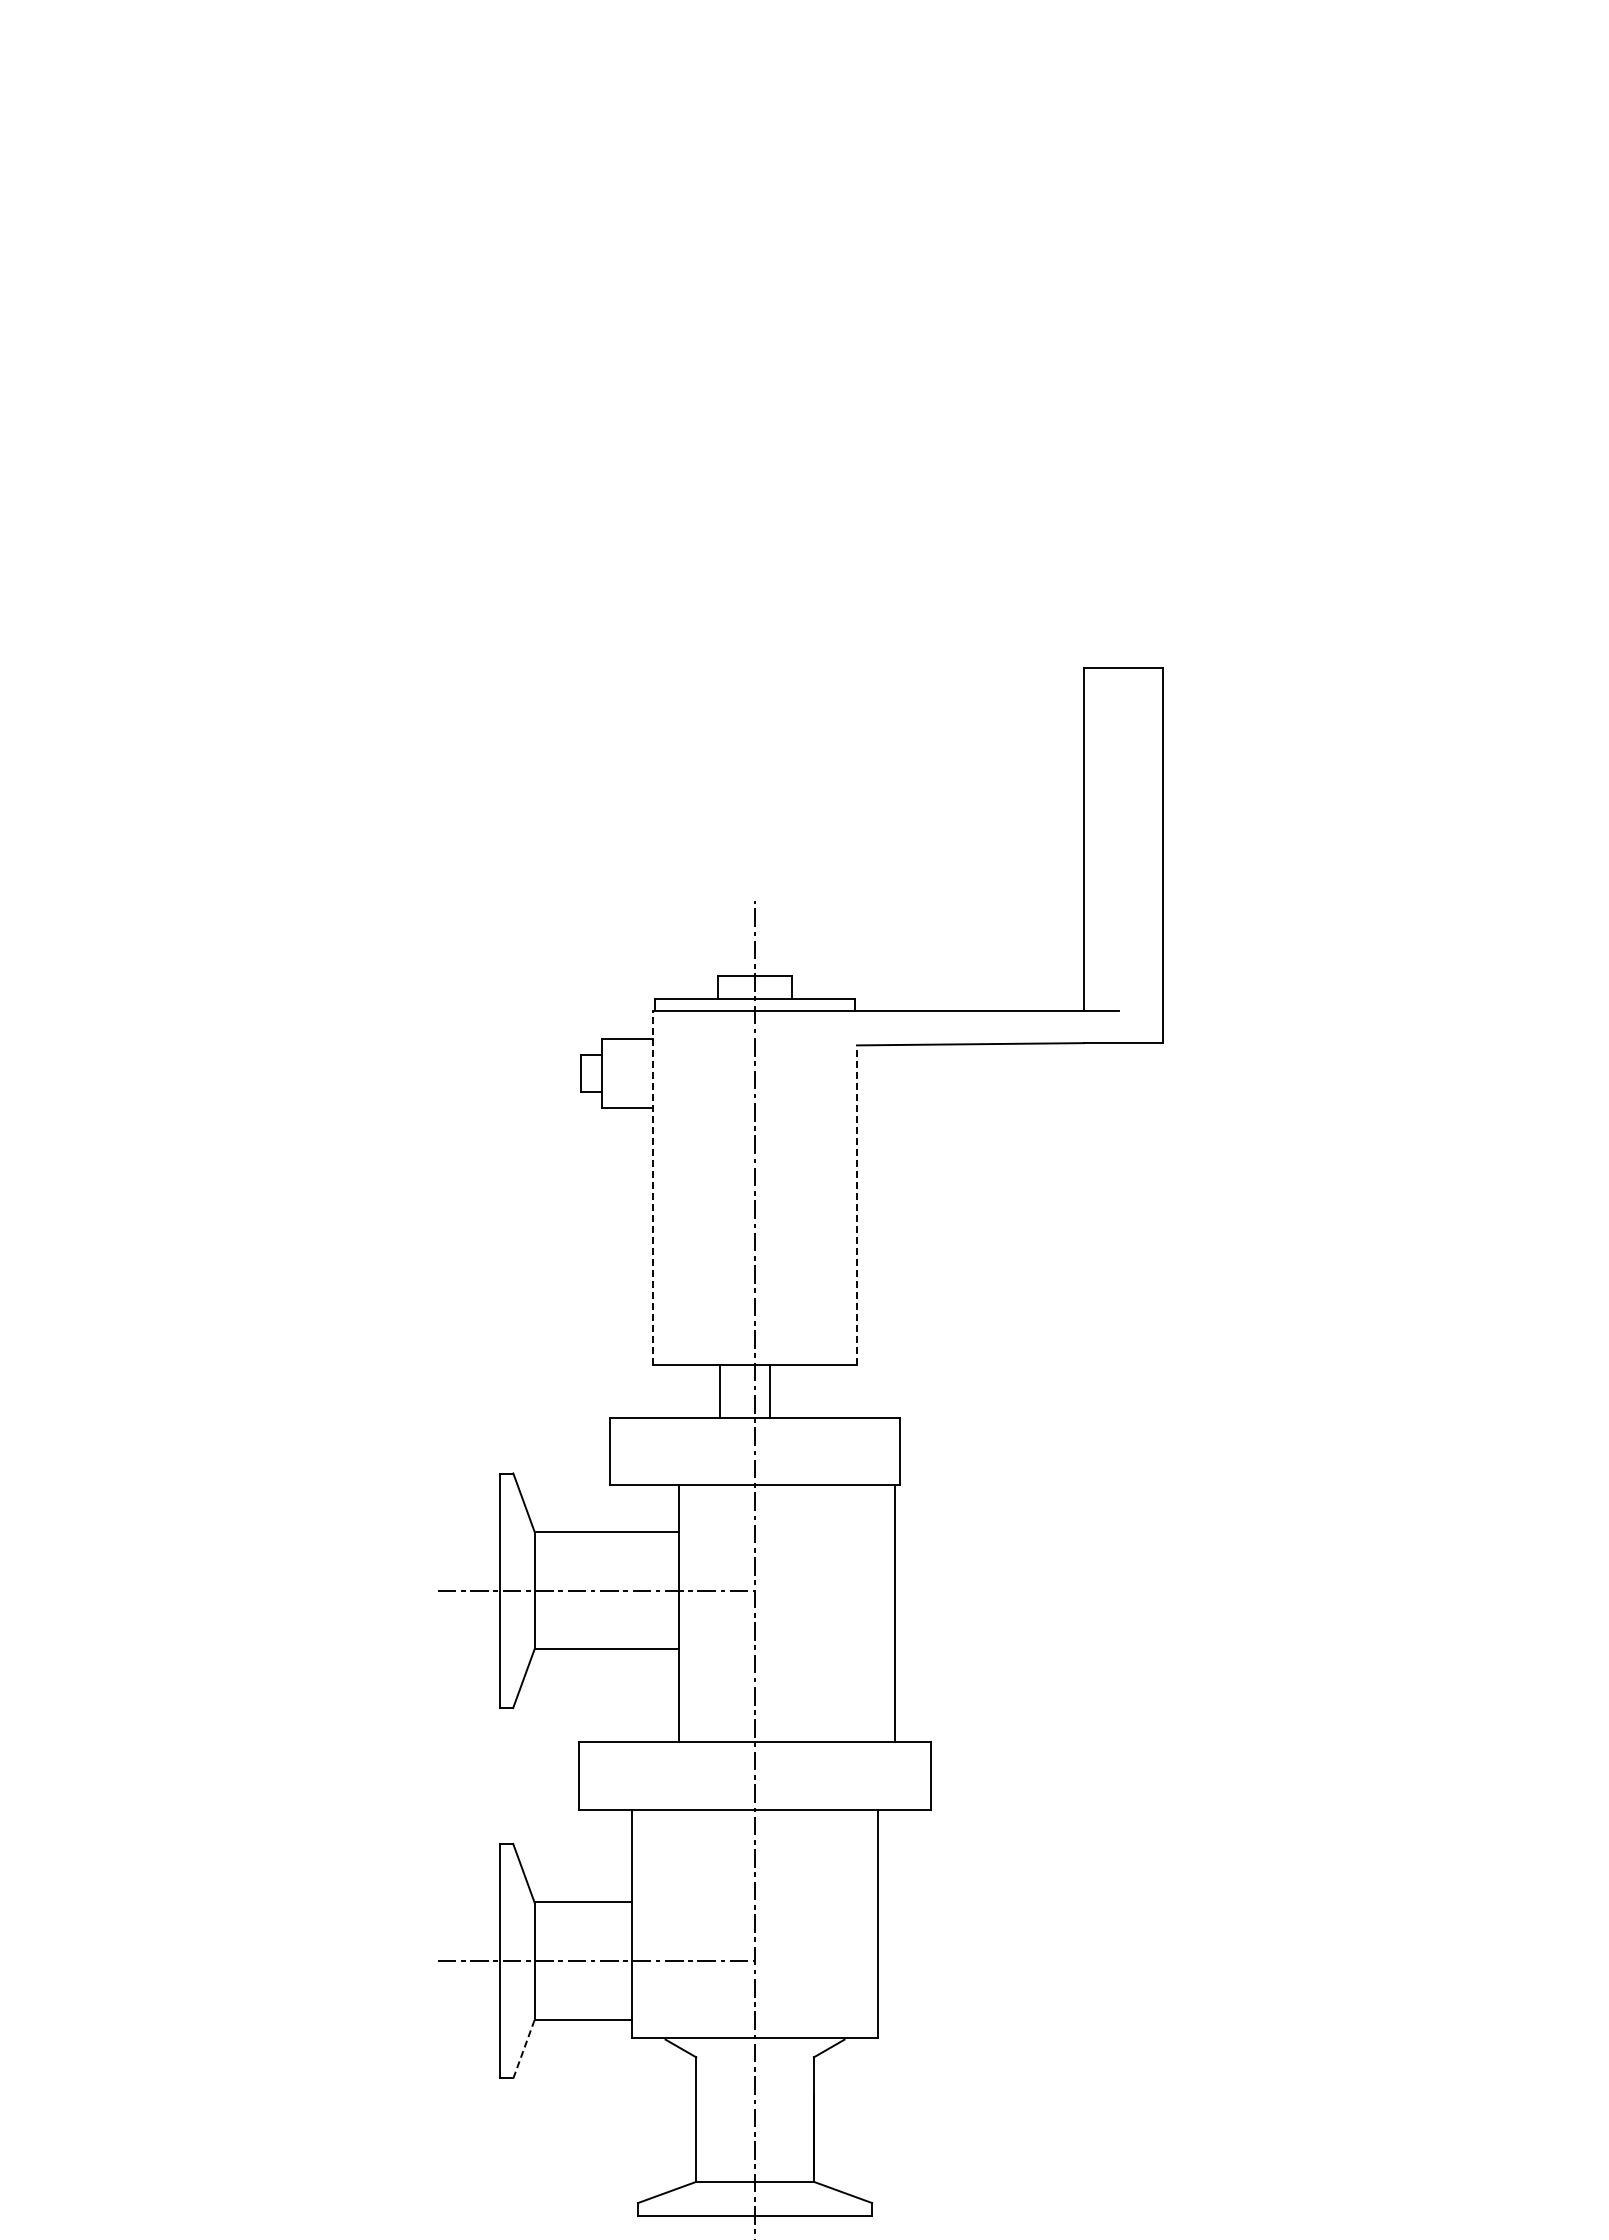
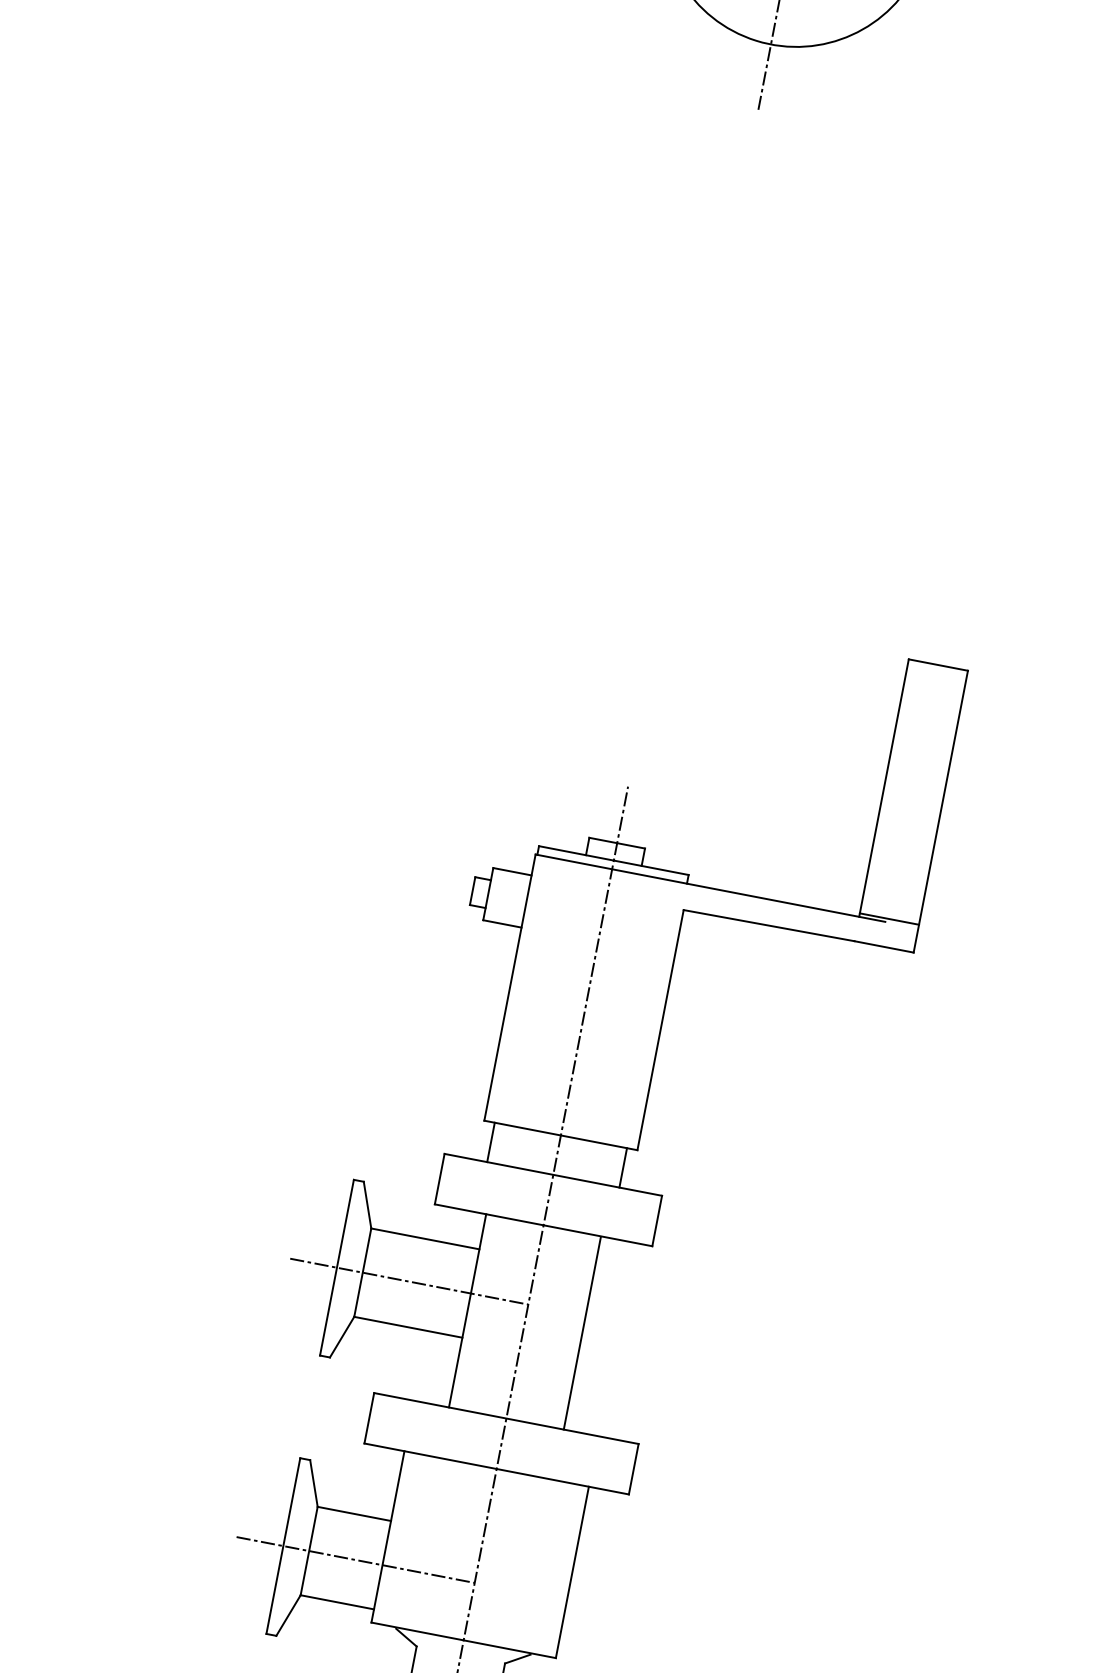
line: (1123, 1006) -> (889, 919), added
line: (653, 1187) -> (510, 987), dashed -> solid
line: (857, 1205) -> (660, 1030), dashed -> solid
line: (720, 1391) -> (491, 1142), moved
line: (770, 1391) -> (623, 1167), moved
line: (894, 1614) -> (582, 1333), moved
line: (523, 2049) -> (288, 1615), dashed -> solid

